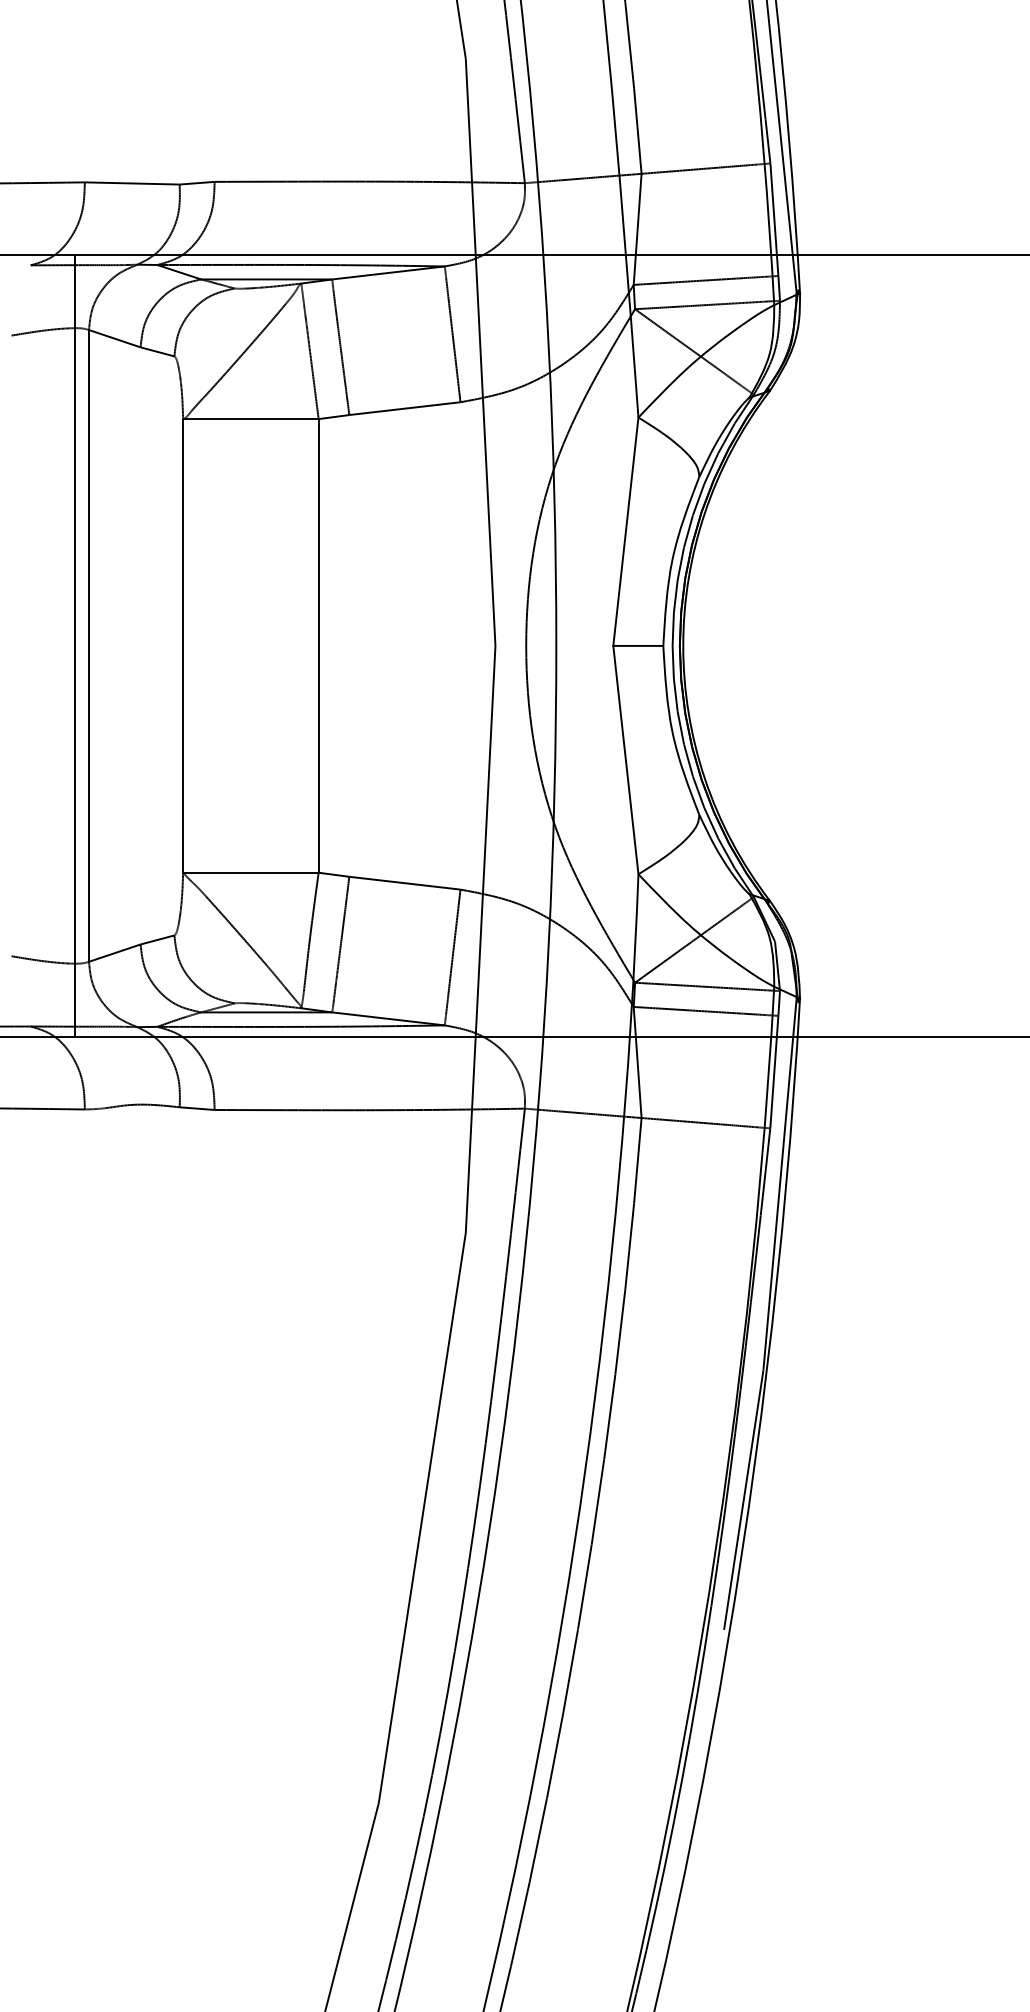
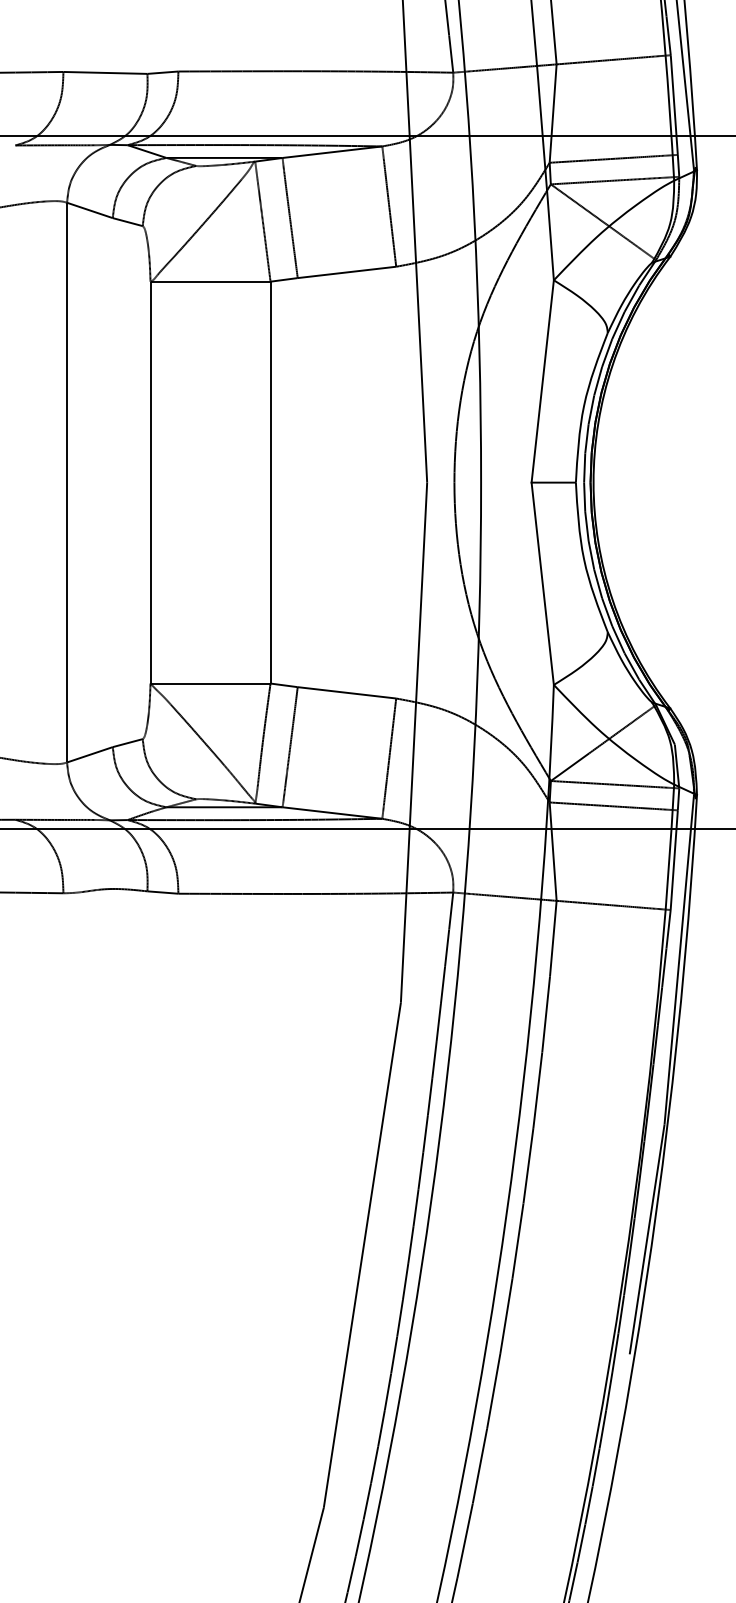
line: (74, 645) -> (54, 482), removed

